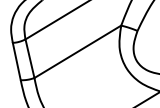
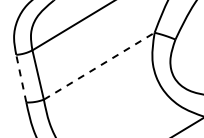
line: (78, 52) -> (99, 66), solid -> dashed
line: (16, 61) -> (21, 78), solid -> dashed

